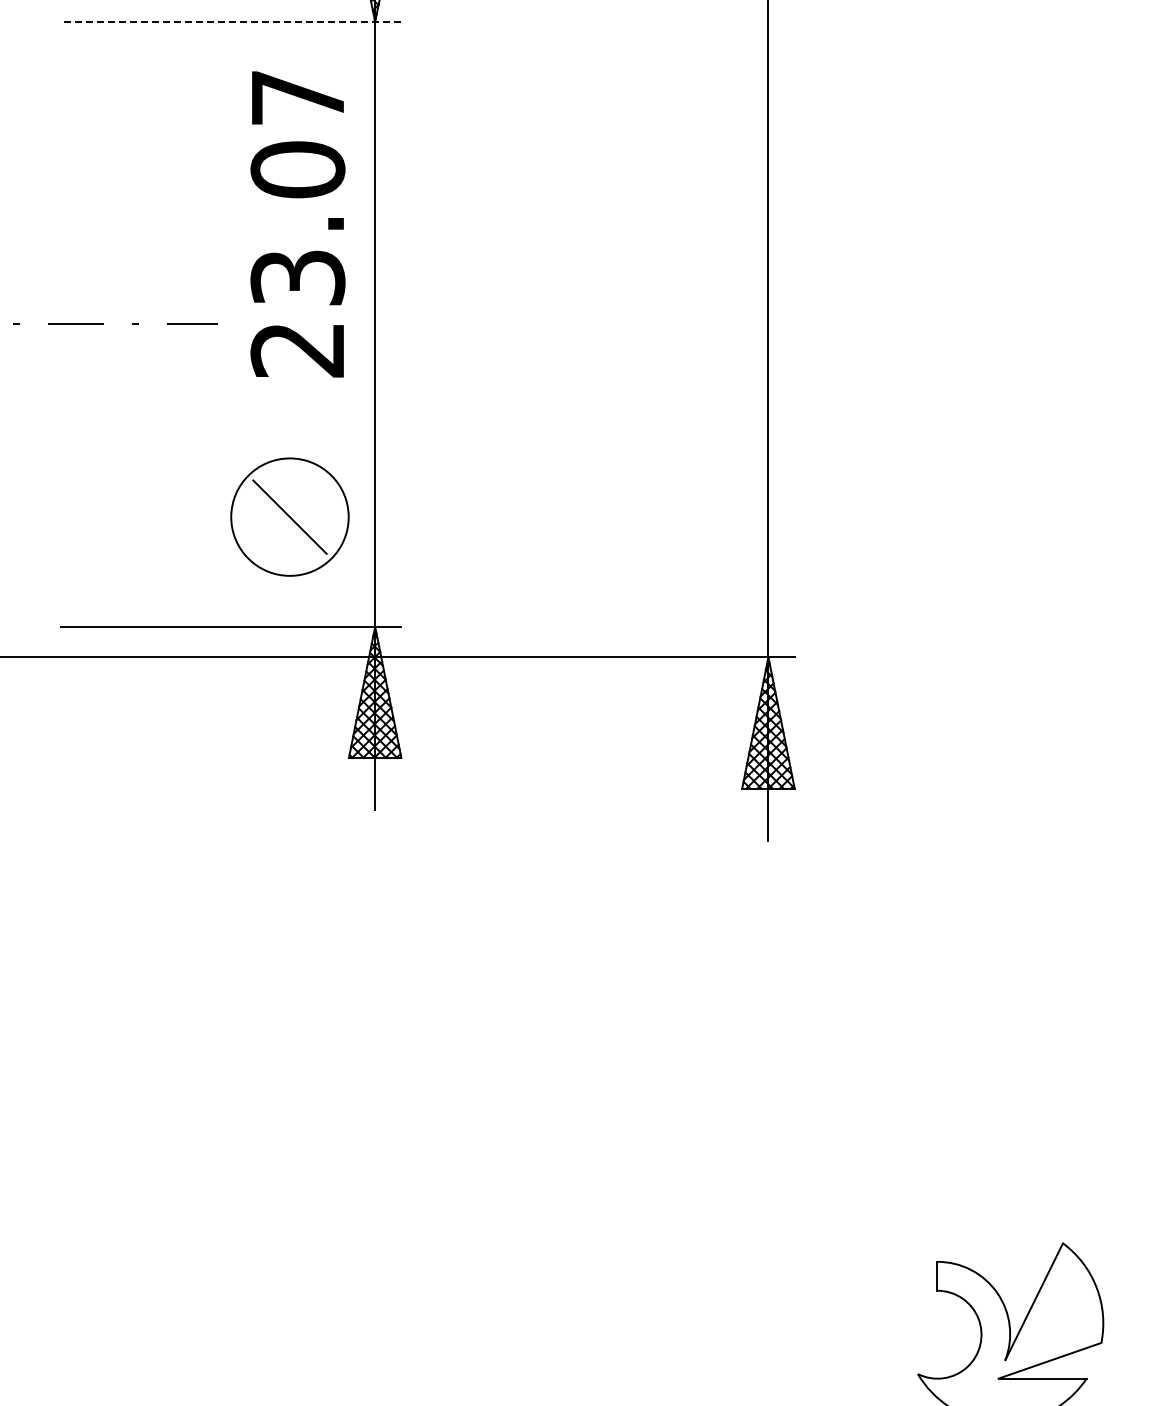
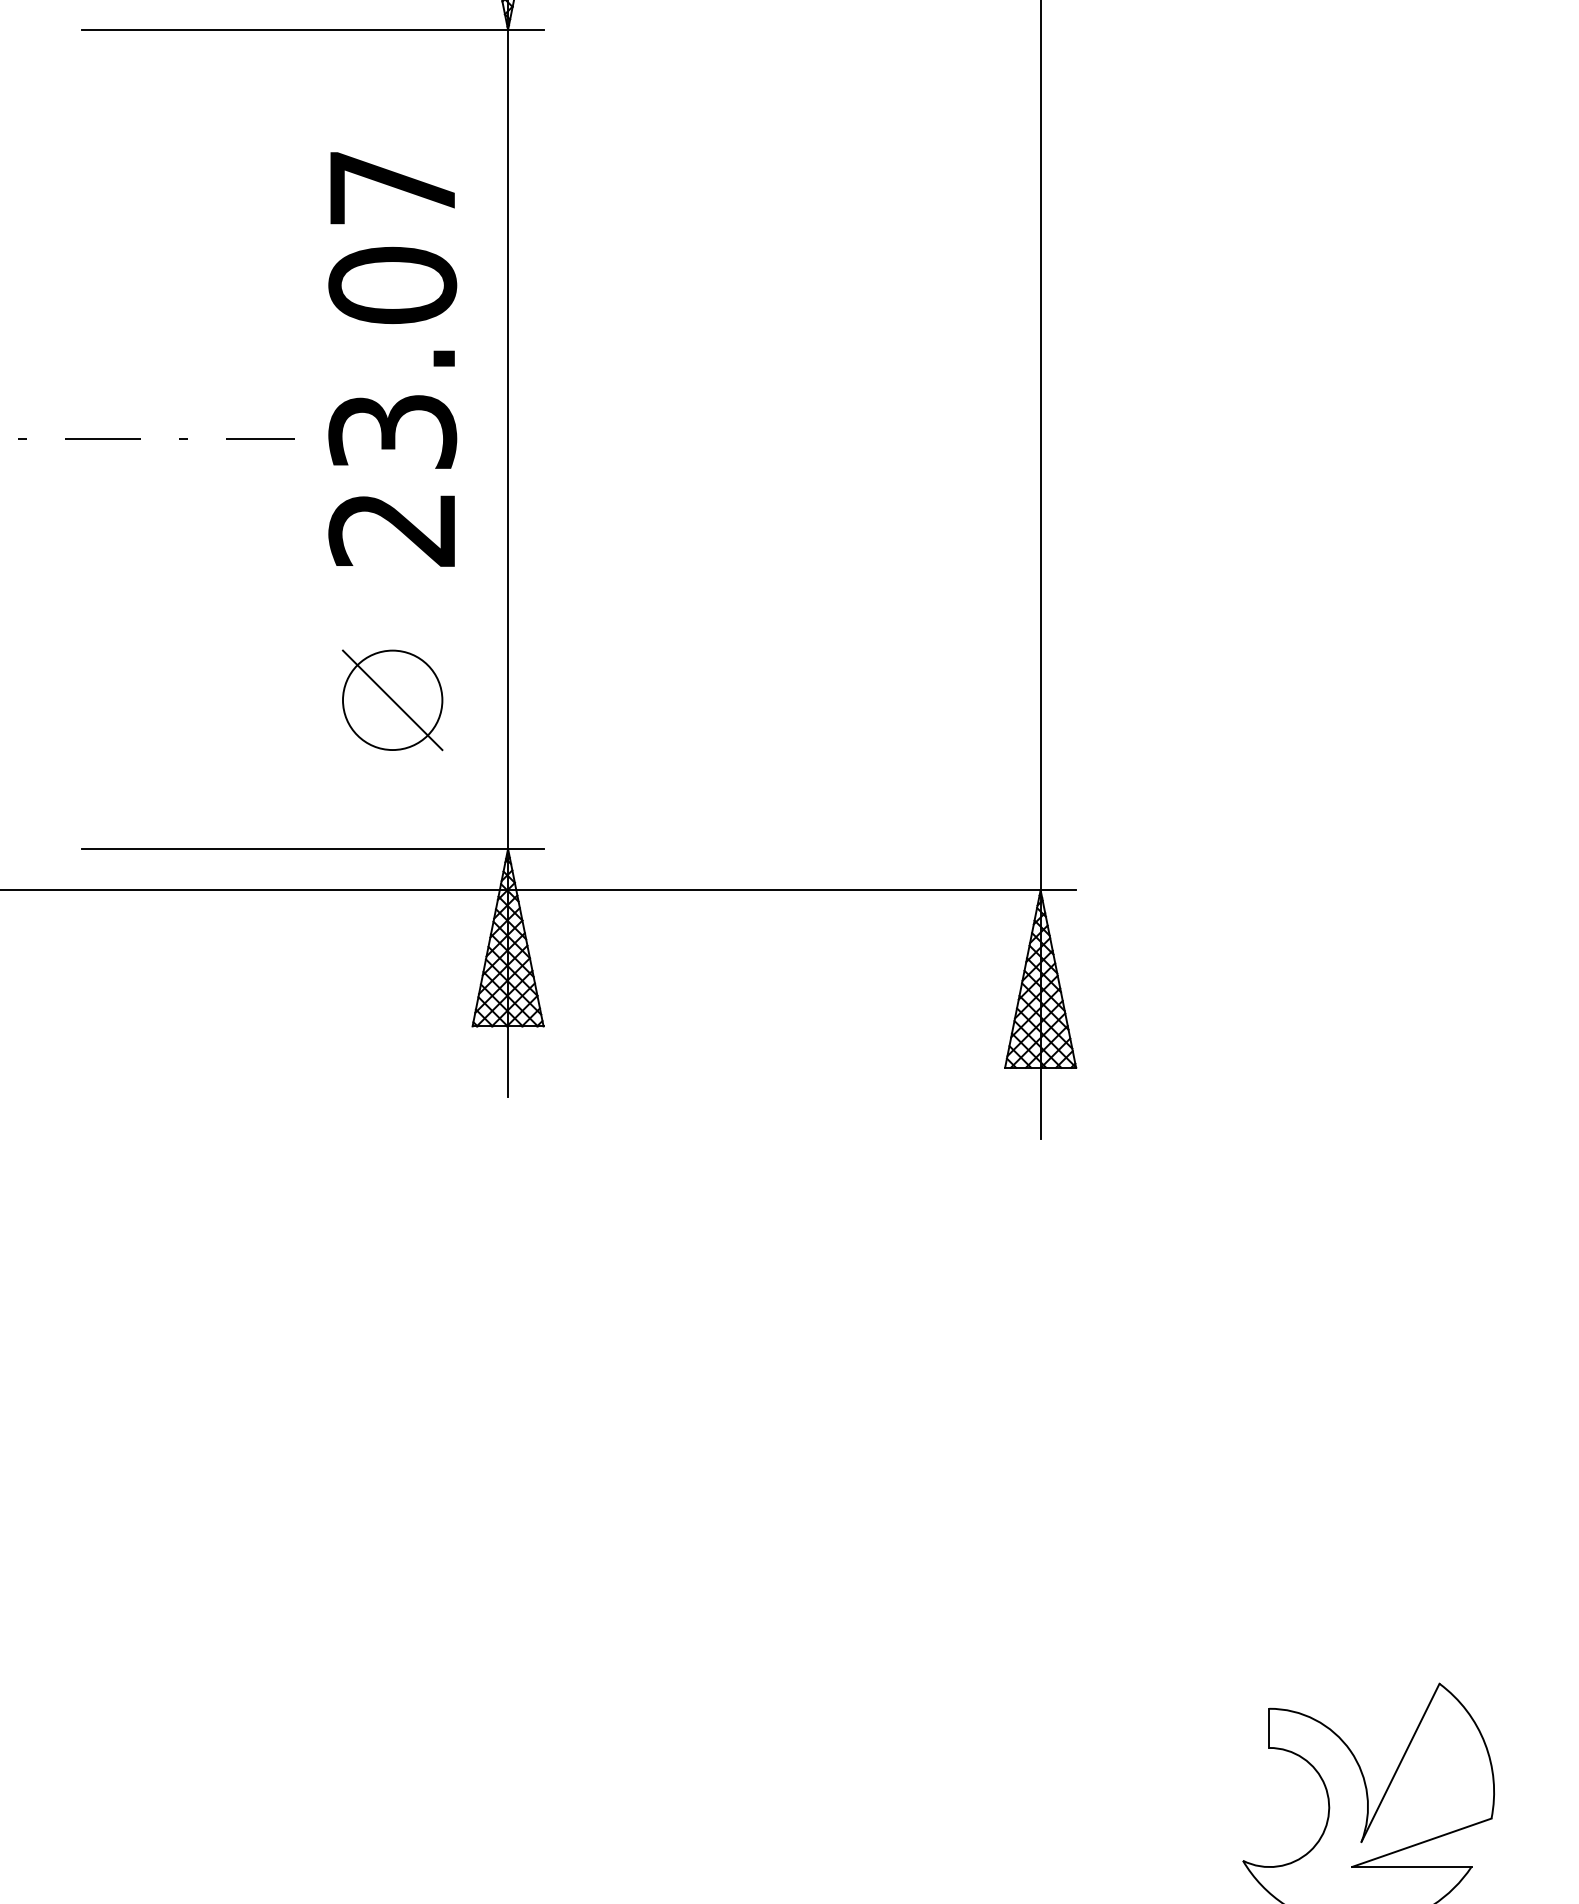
line: (230, 22) -> (312, 30), dashed -> solid
text: (297, 224) -> (392, 359), moved
circle: (289, 516) -> (392, 699), size x0.62

